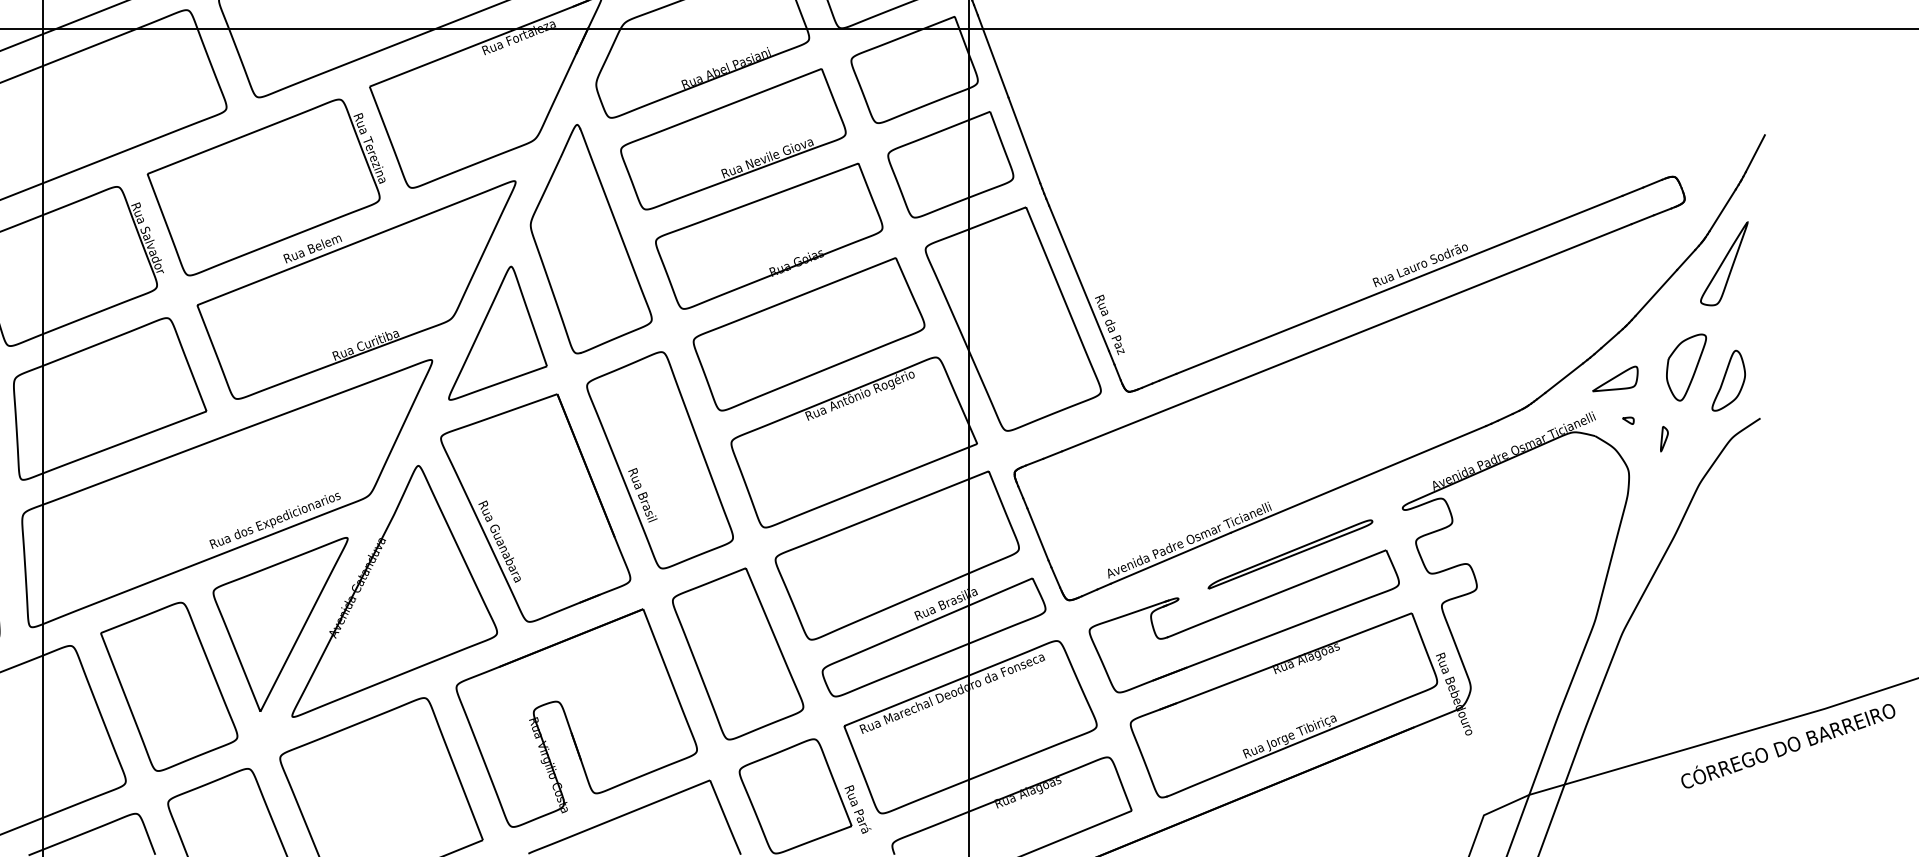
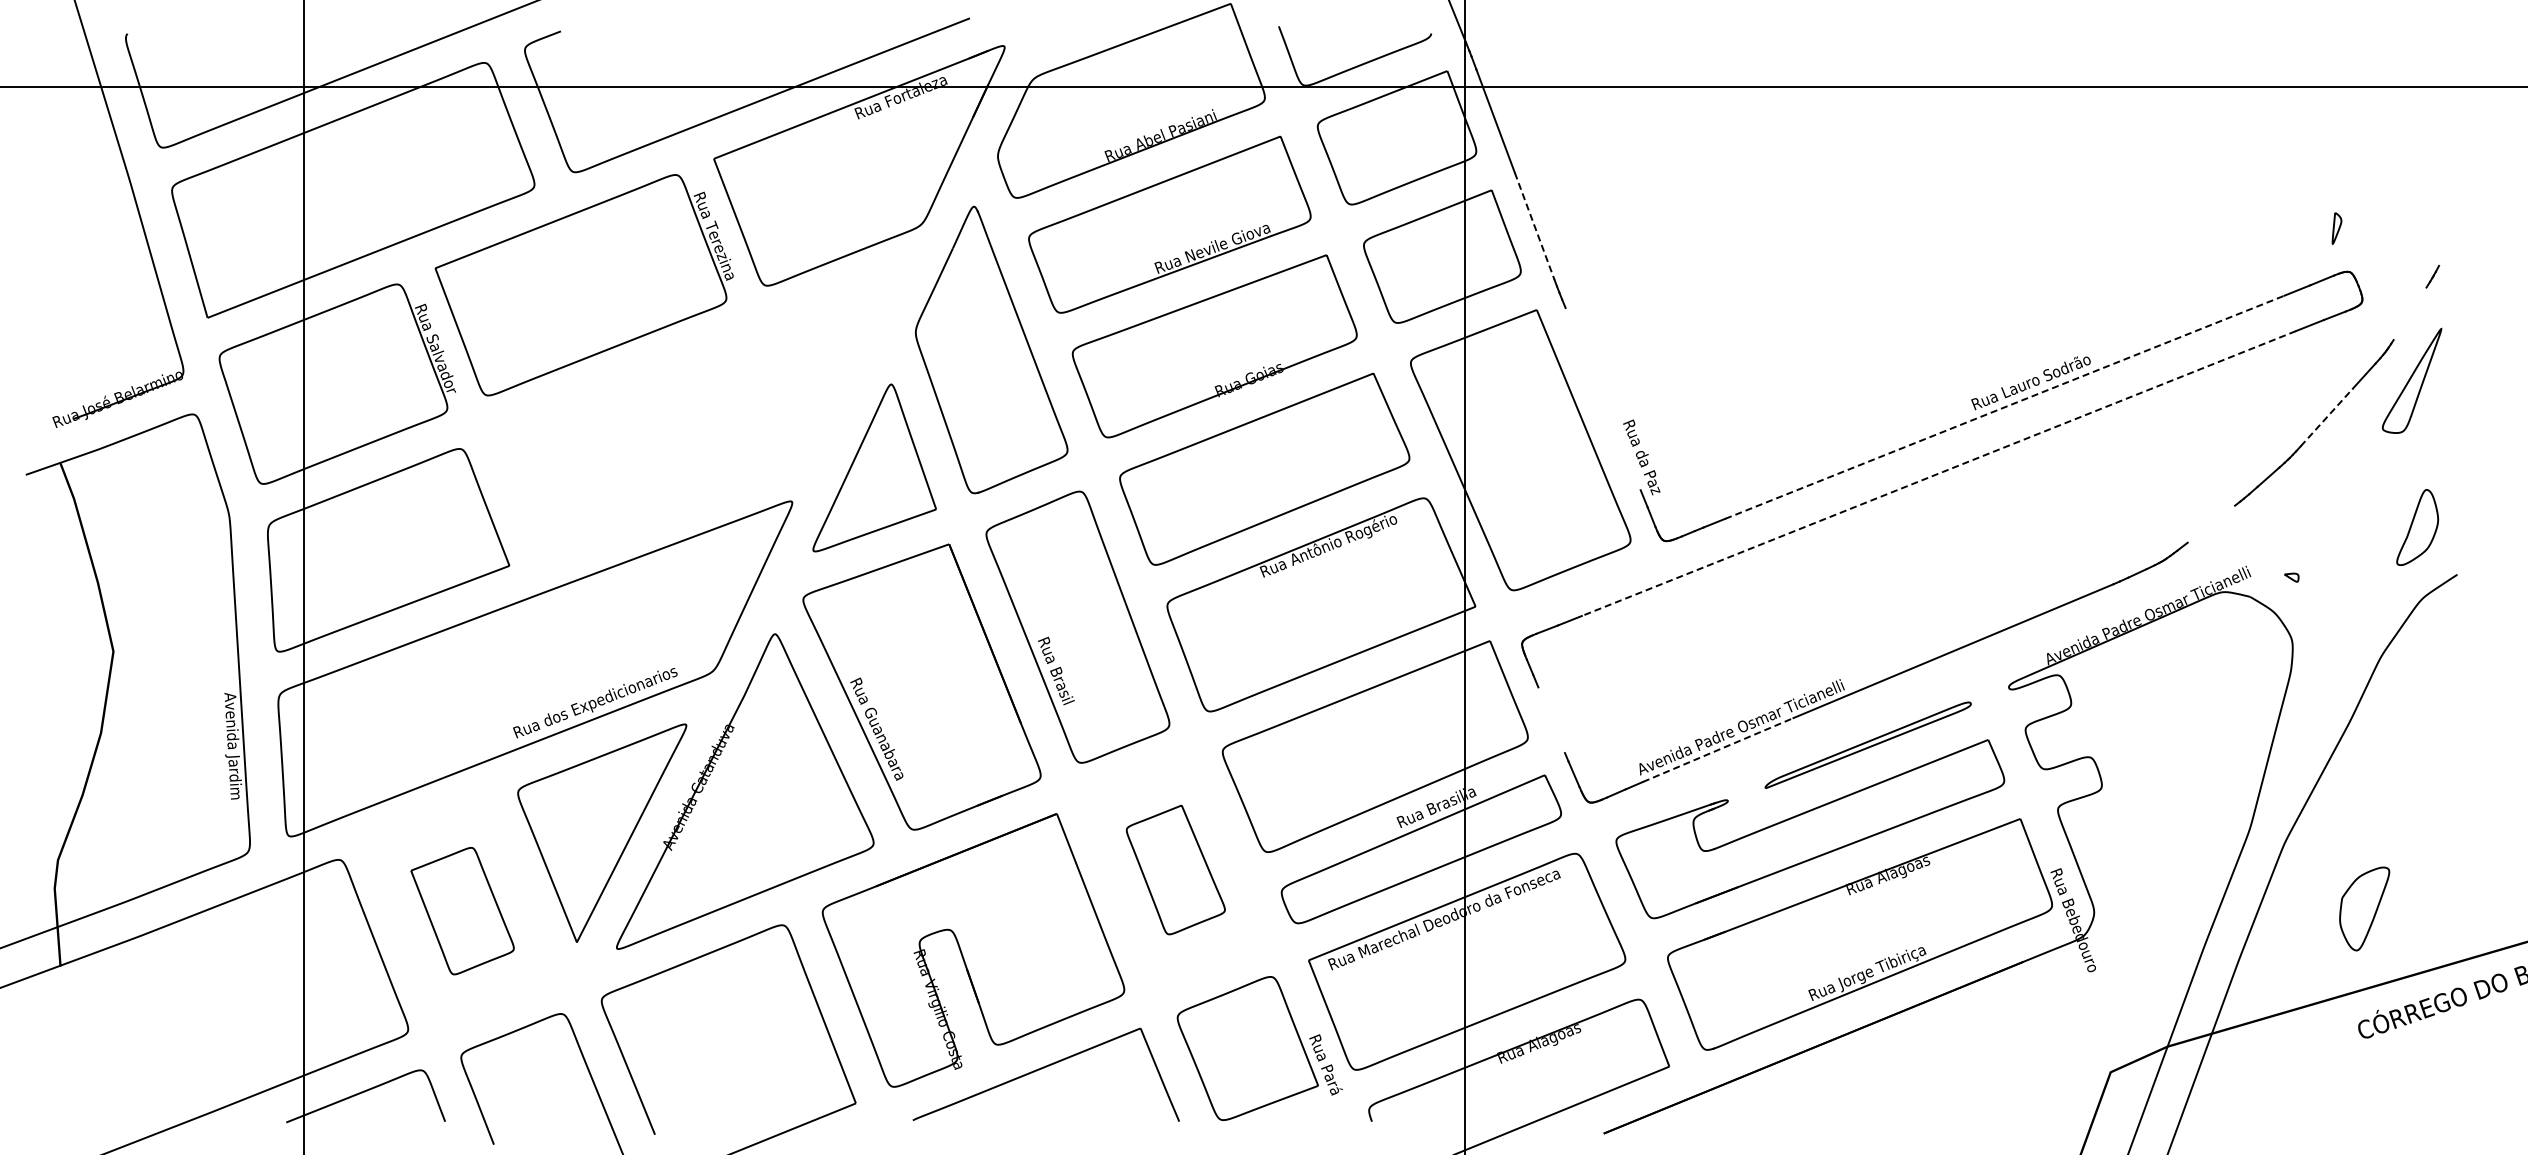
line: (1024, 140) -> (1534, 226), solid -> dashed
line: (1754, 153) -> (2450, 242), removed
line: (1722, 210) -> (2409, 313), removed
line: (1078, 278) -> (1602, 399), removed
line: (1399, 285) -> (2005, 407), solid -> dashed
part: (356, 289) -> (697, 413), removed
line: (1656, 293) -> (2327, 417), solid -> dashed
line: (1346, 337) -> (1938, 473), solid -> dashed
part: (1686, 367) -> (2364, 908), moved
line: (1564, 377) -> (2211, 523), removed
part: (1615, 379) -> (2275, 525), removed
part: (1664, 438) -> (2336, 228), moved
line: (1037, 534) -> (1551, 720), removed
line: (1171, 558) -> (1718, 750), solid -> dashed
part: (737, 653) -> (1175, 869), size x0.6
part: (169, 686) -> (462, 910), size x0.6

